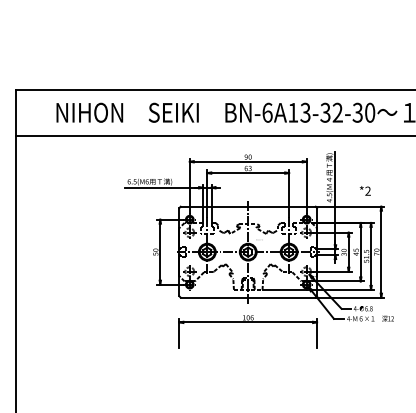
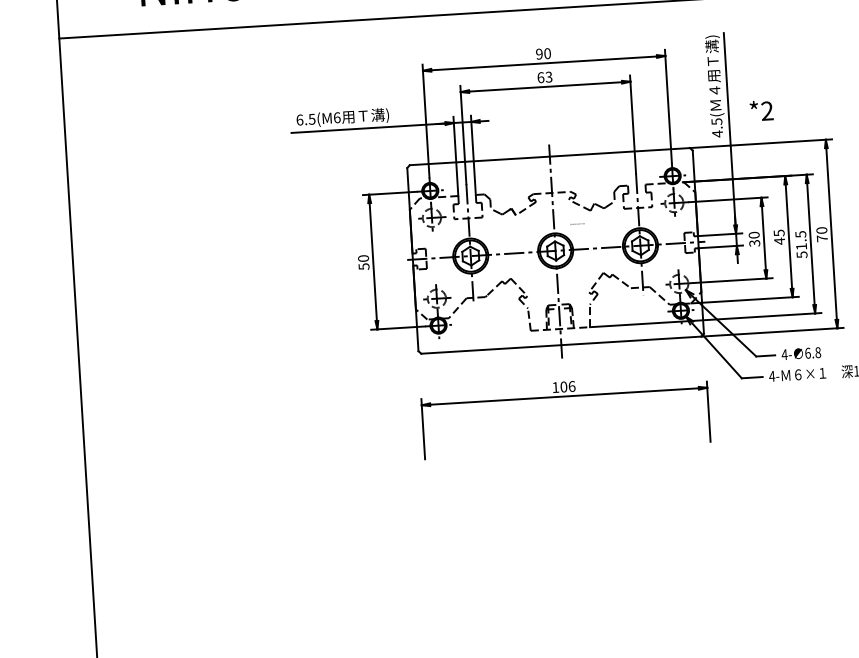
text: (364, 190) -> (759, 110), moved

